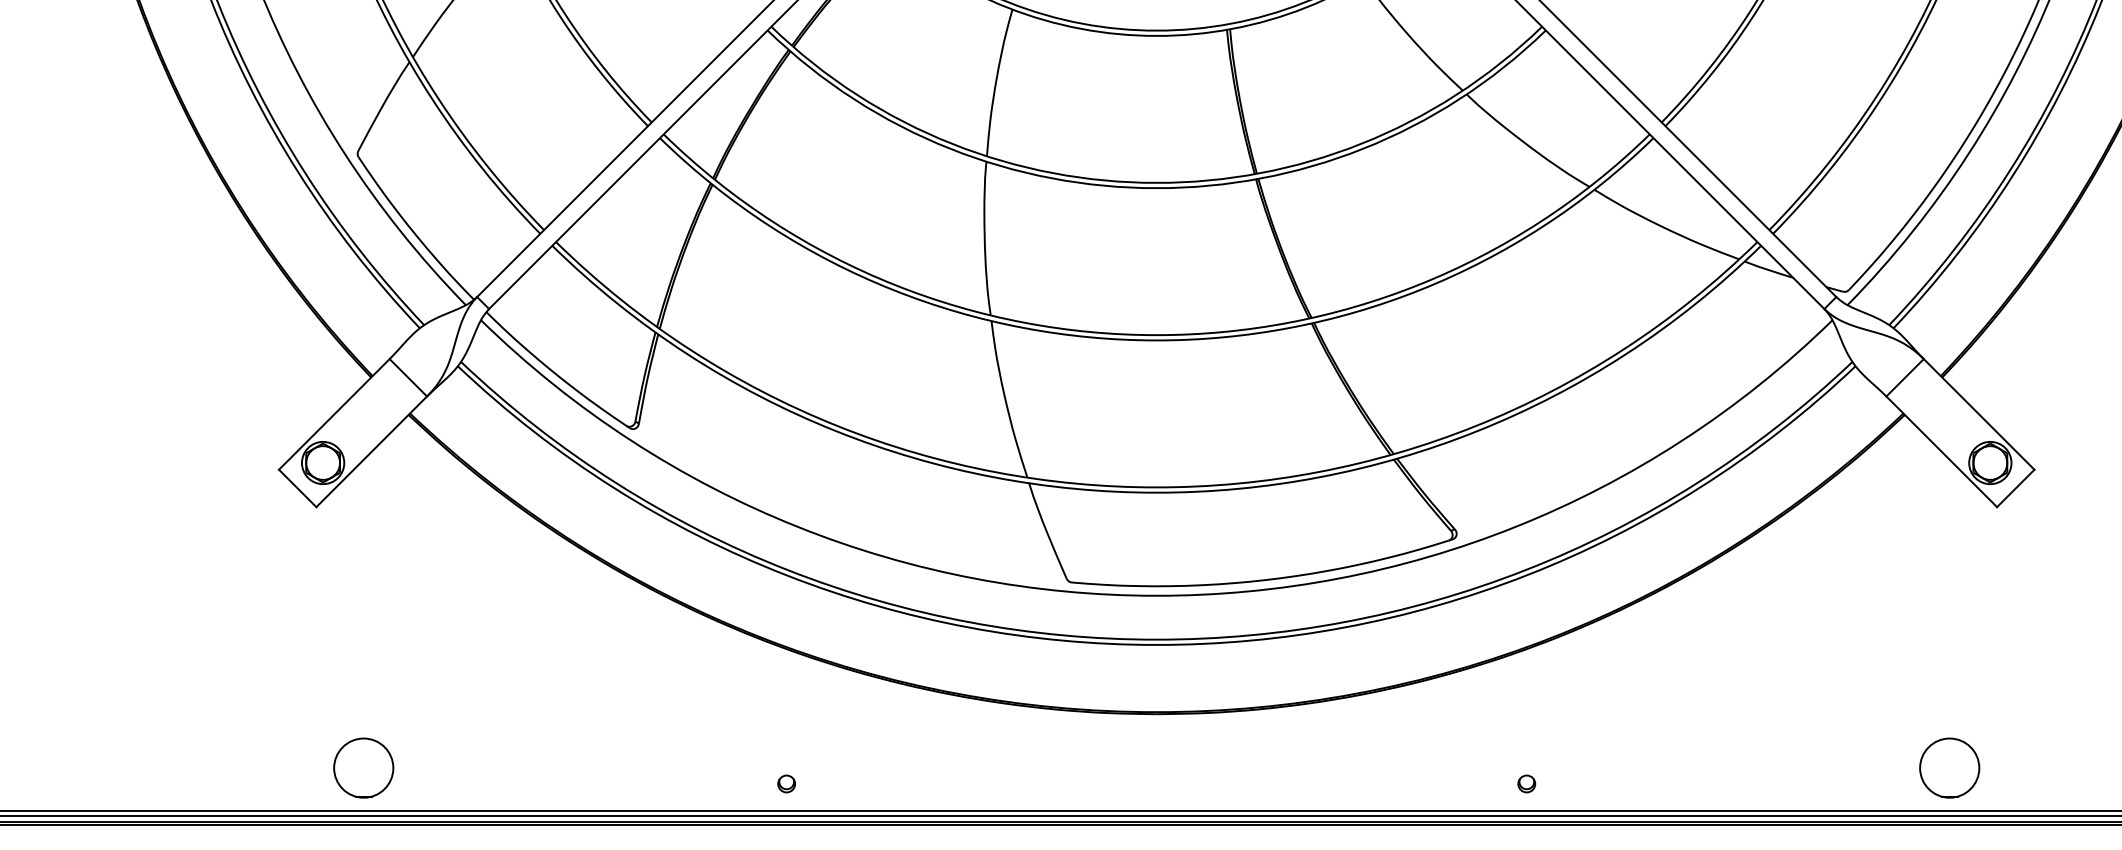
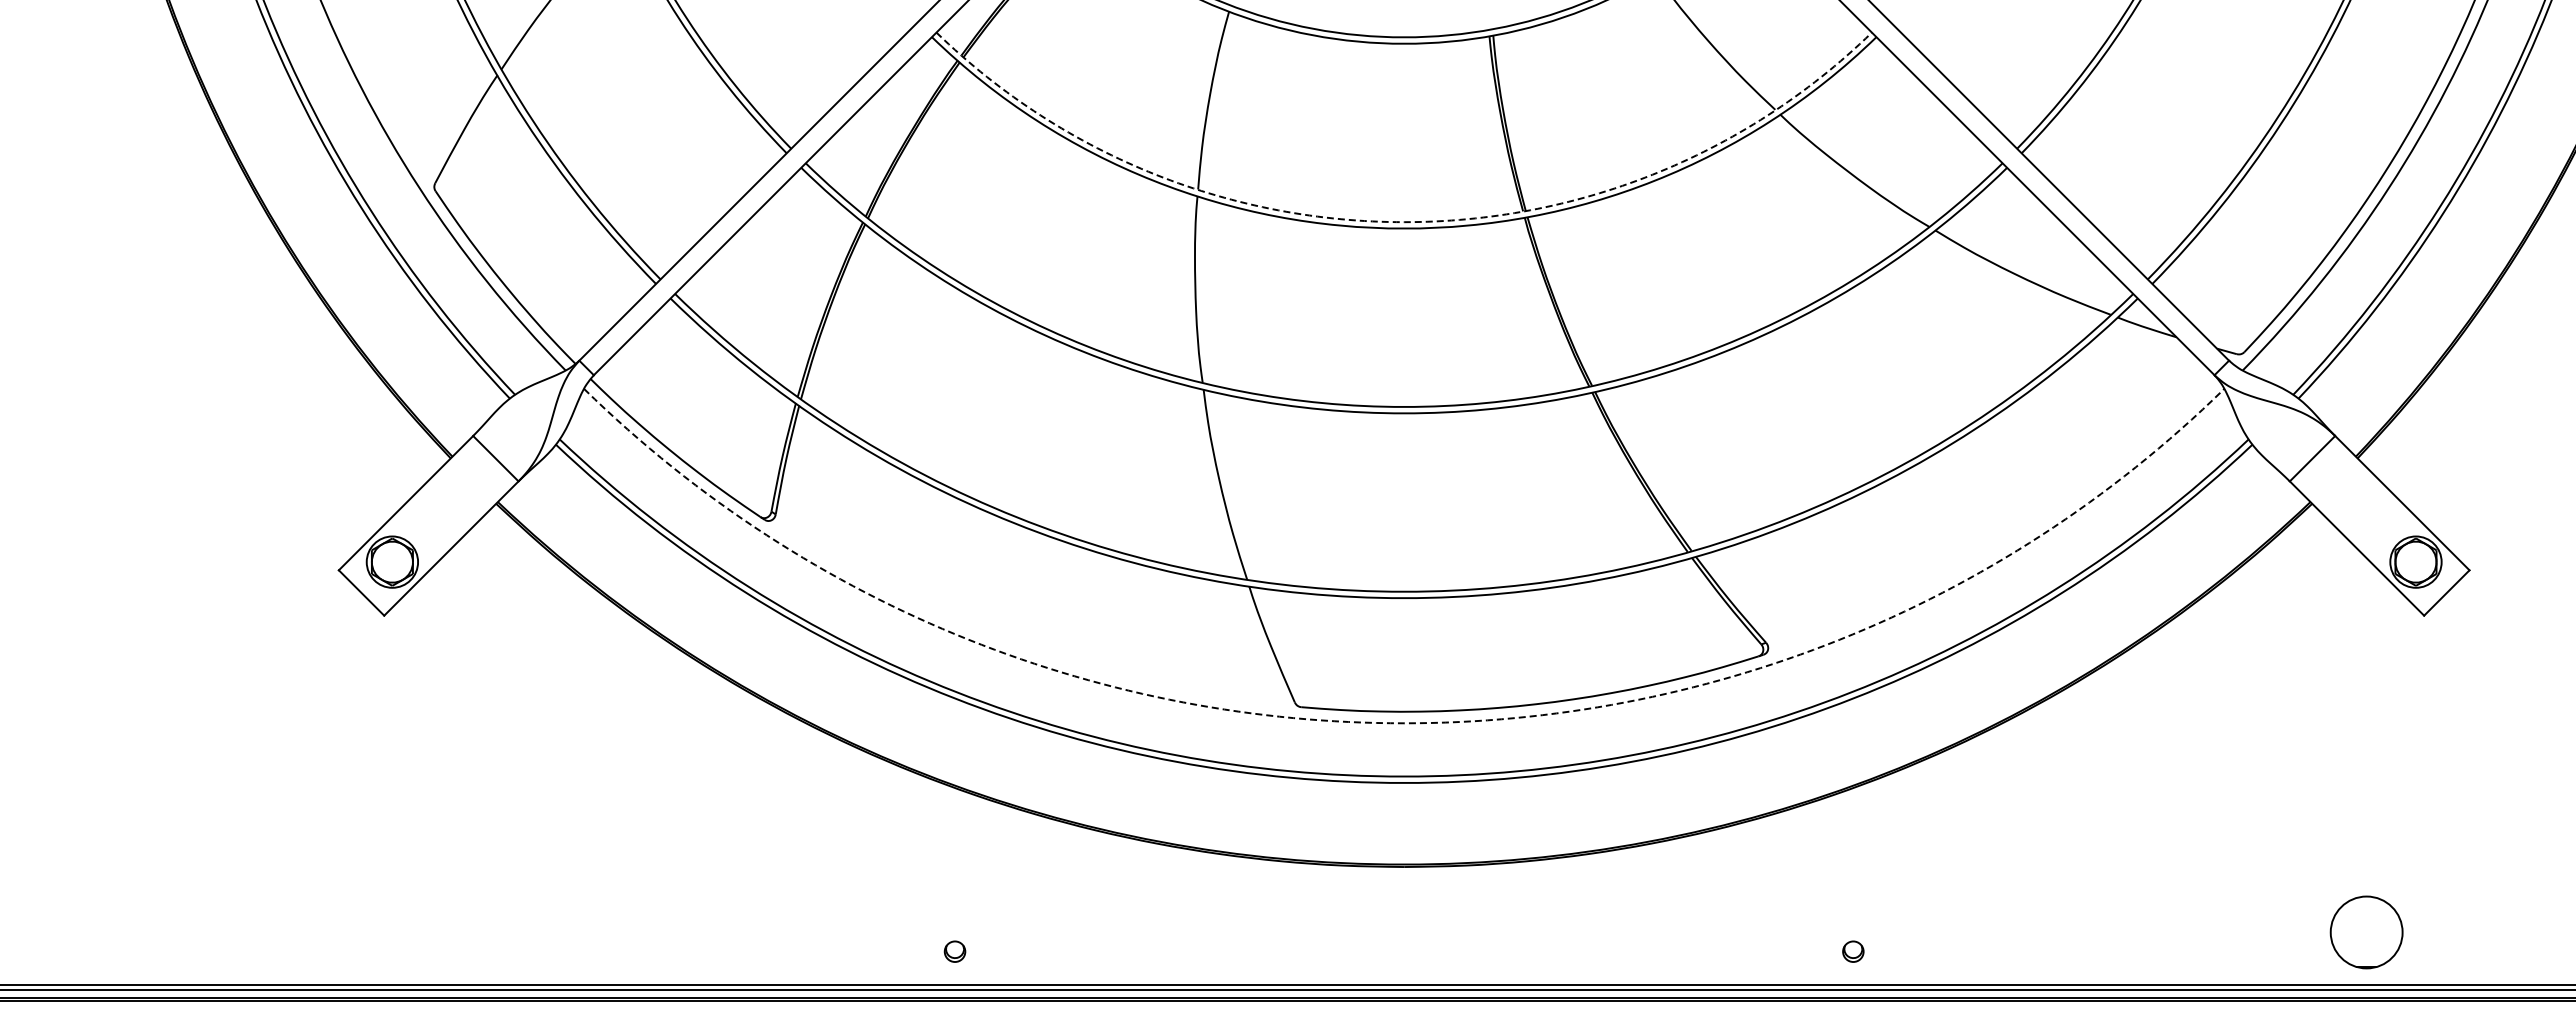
arc: (1156, 183) -> (1404, 222), solid -> dashed
arc: (1156, 595) -> (1404, 723), solid -> dashed
part: (363, 768) -> (441, 932), removed

